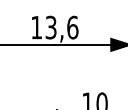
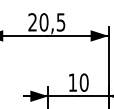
text: (54, 27) -> (46, 22), 13,6 -> 20,5

